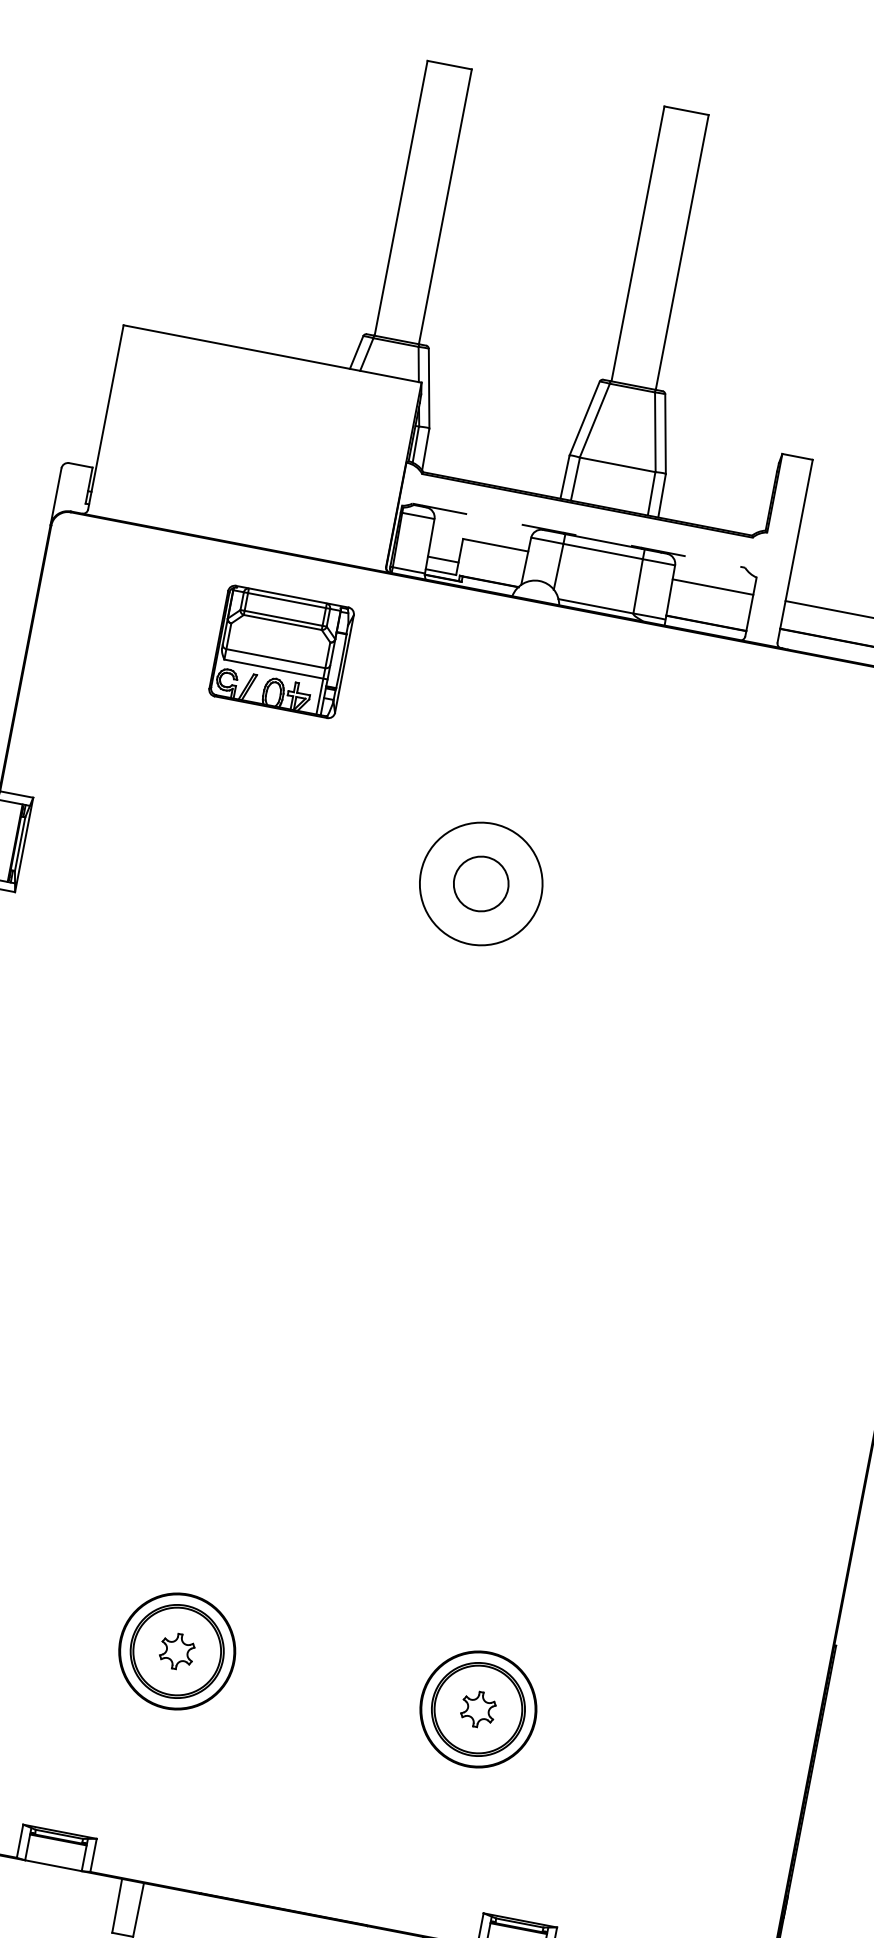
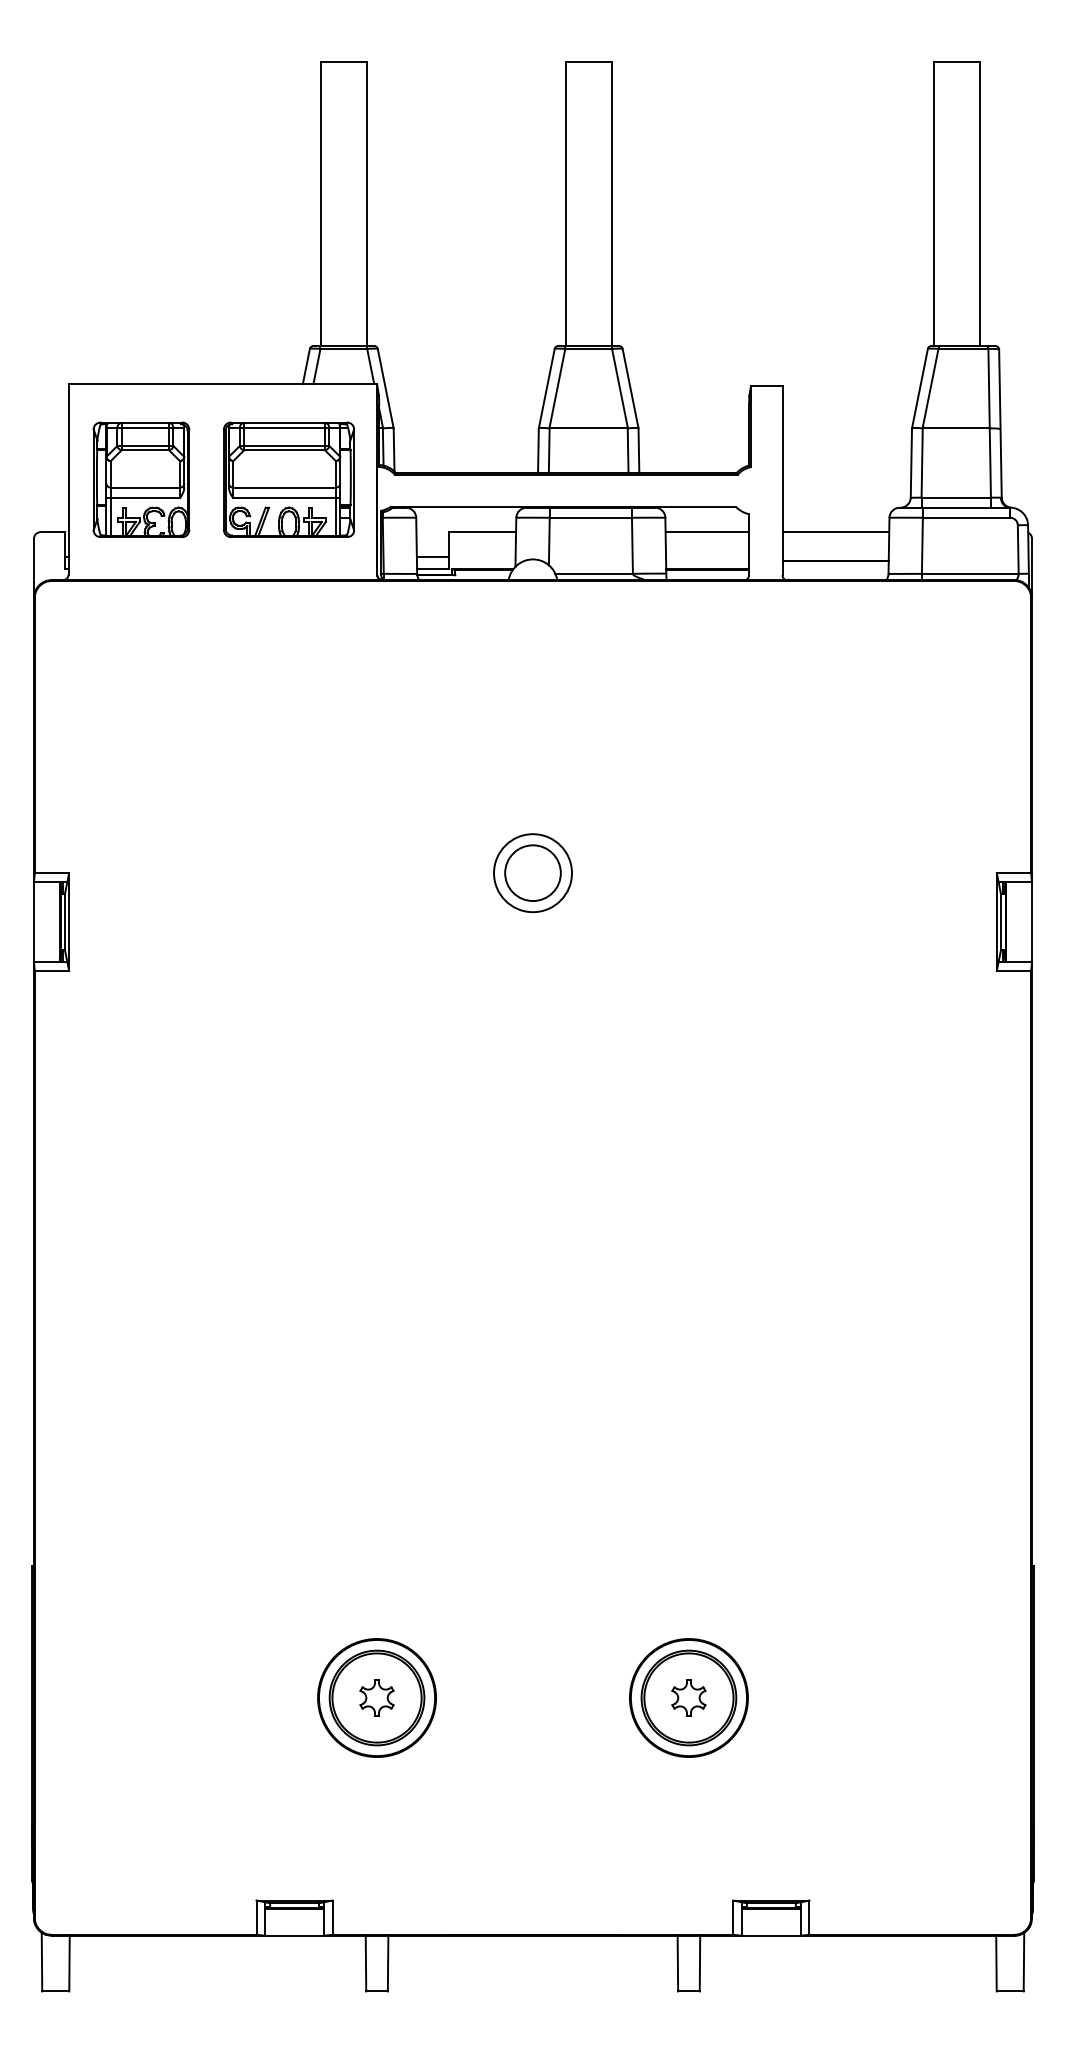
part: (176, 431) -> (141, 479), added
line: (578, 535) -> (563, 506), dashed -> solid
part: (282, 651) -> (289, 479), moved
circle: (480, 884) -> (532, 873), size x0.62

